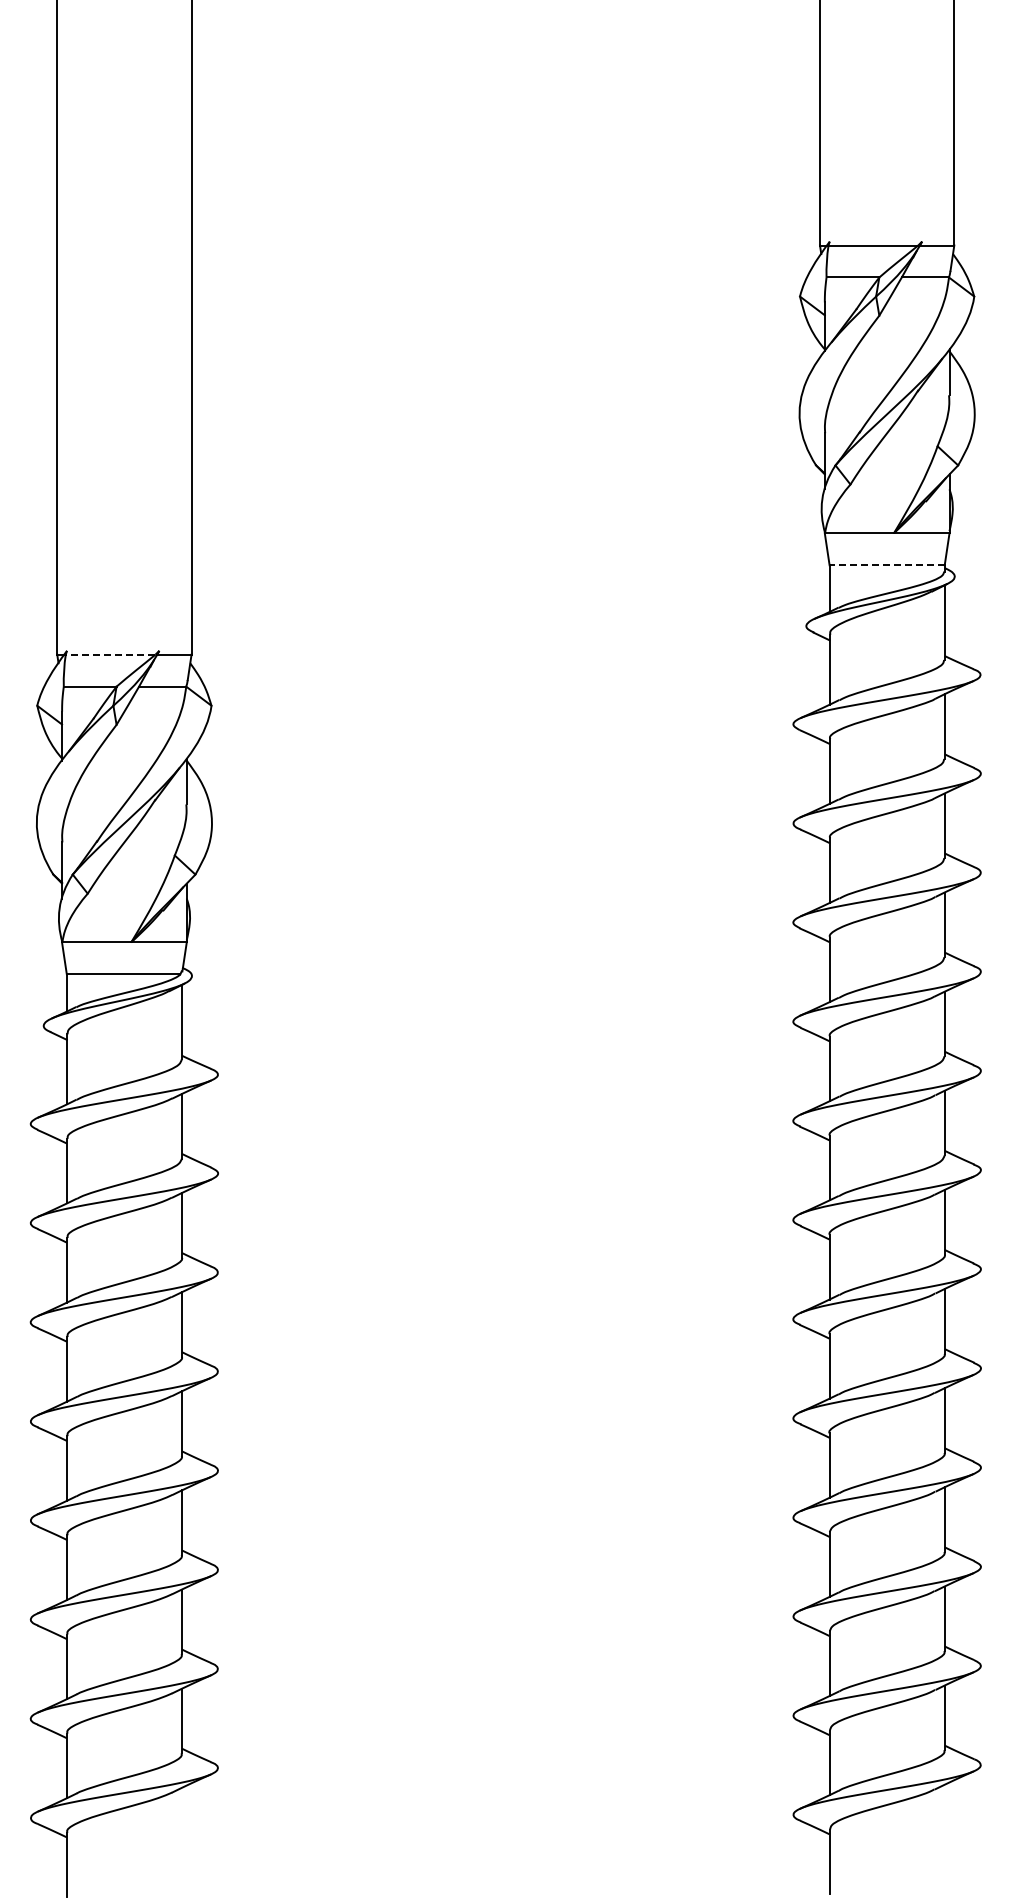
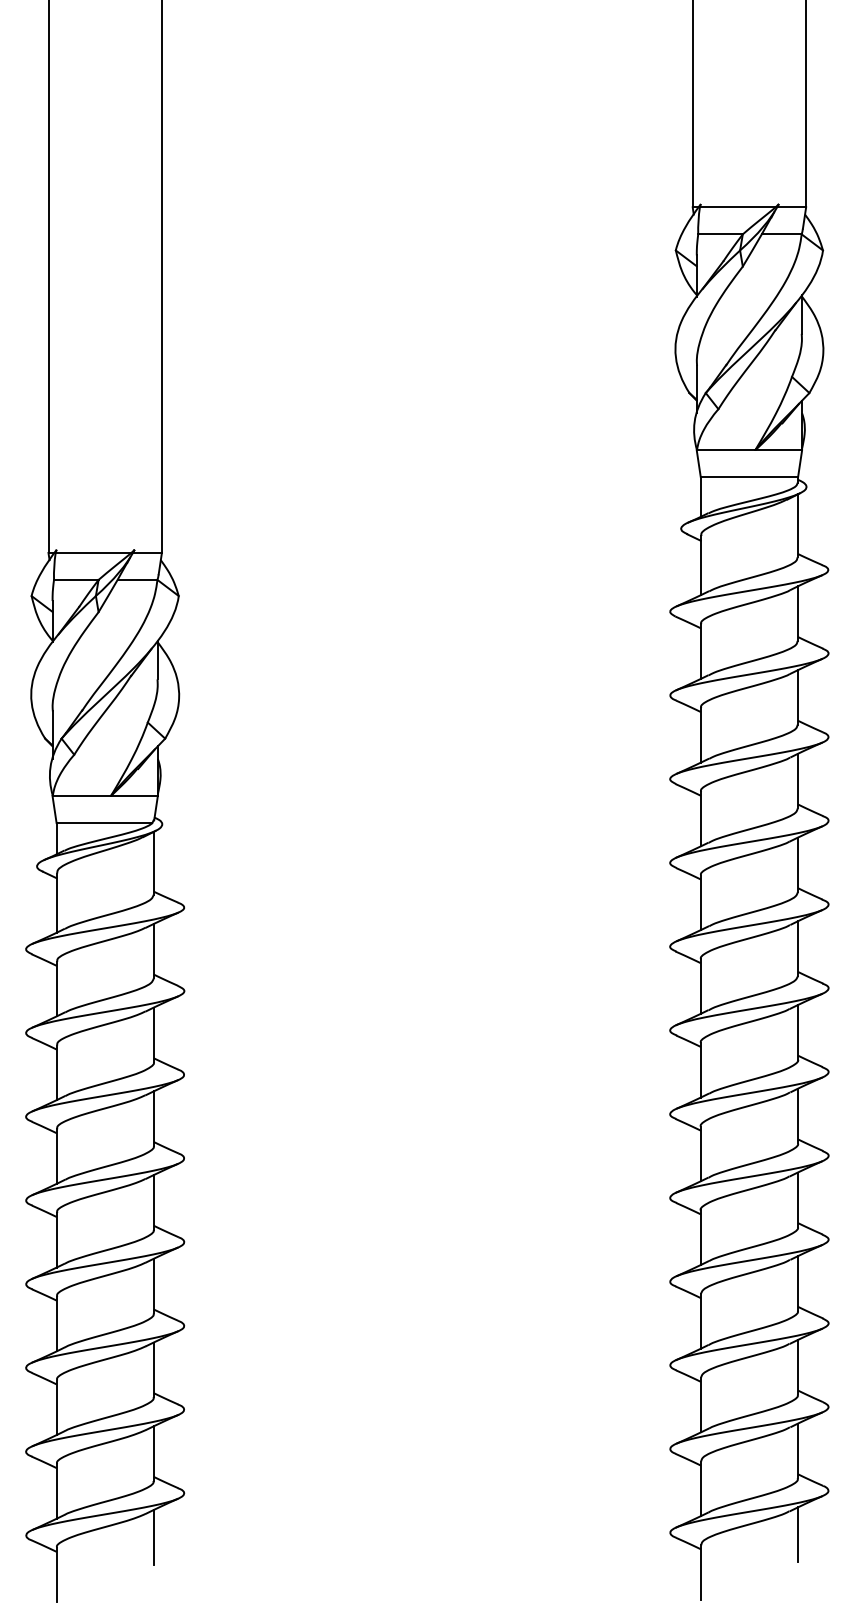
line: (887, 565) -> (749, 477), dashed -> solid
line: (110, 654) -> (93, 552), dashed -> solid
line: (944, 1816) -> (797, 1534), added
line: (181, 1819) -> (153, 1536), added

